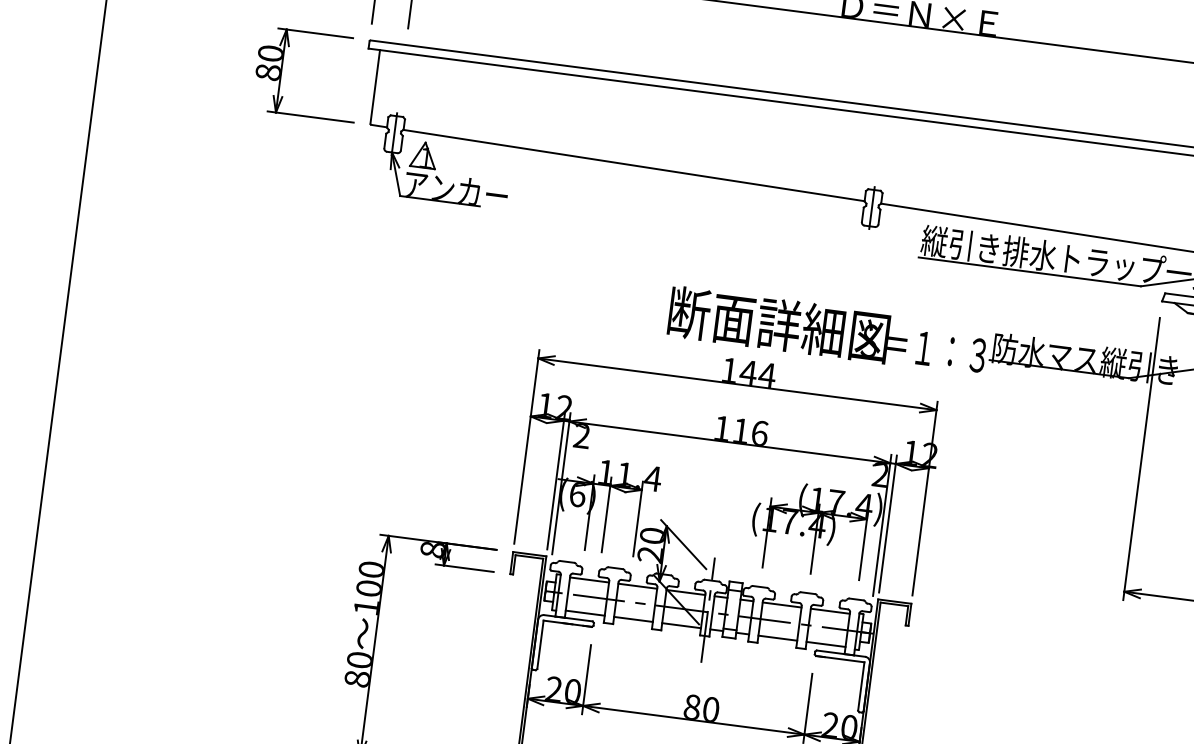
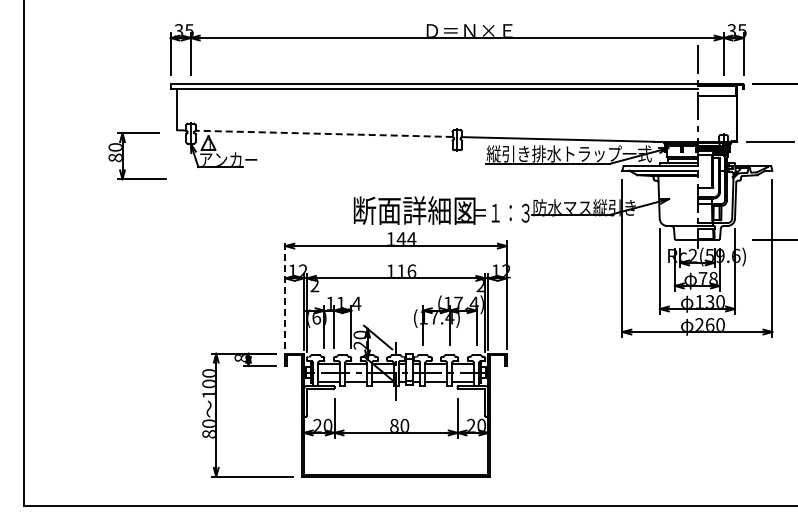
part: (283, 71) -> (123, 156), moved
line: (634, 165) -> (324, 133), solid -> dashed
line: (526, 447) -> (285, 295), solid -> dashed

